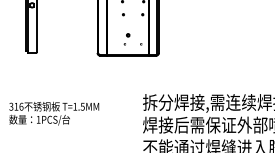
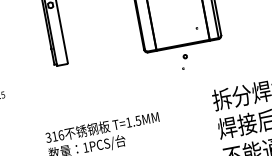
part: (126, 39) -> (184, 62), moved

